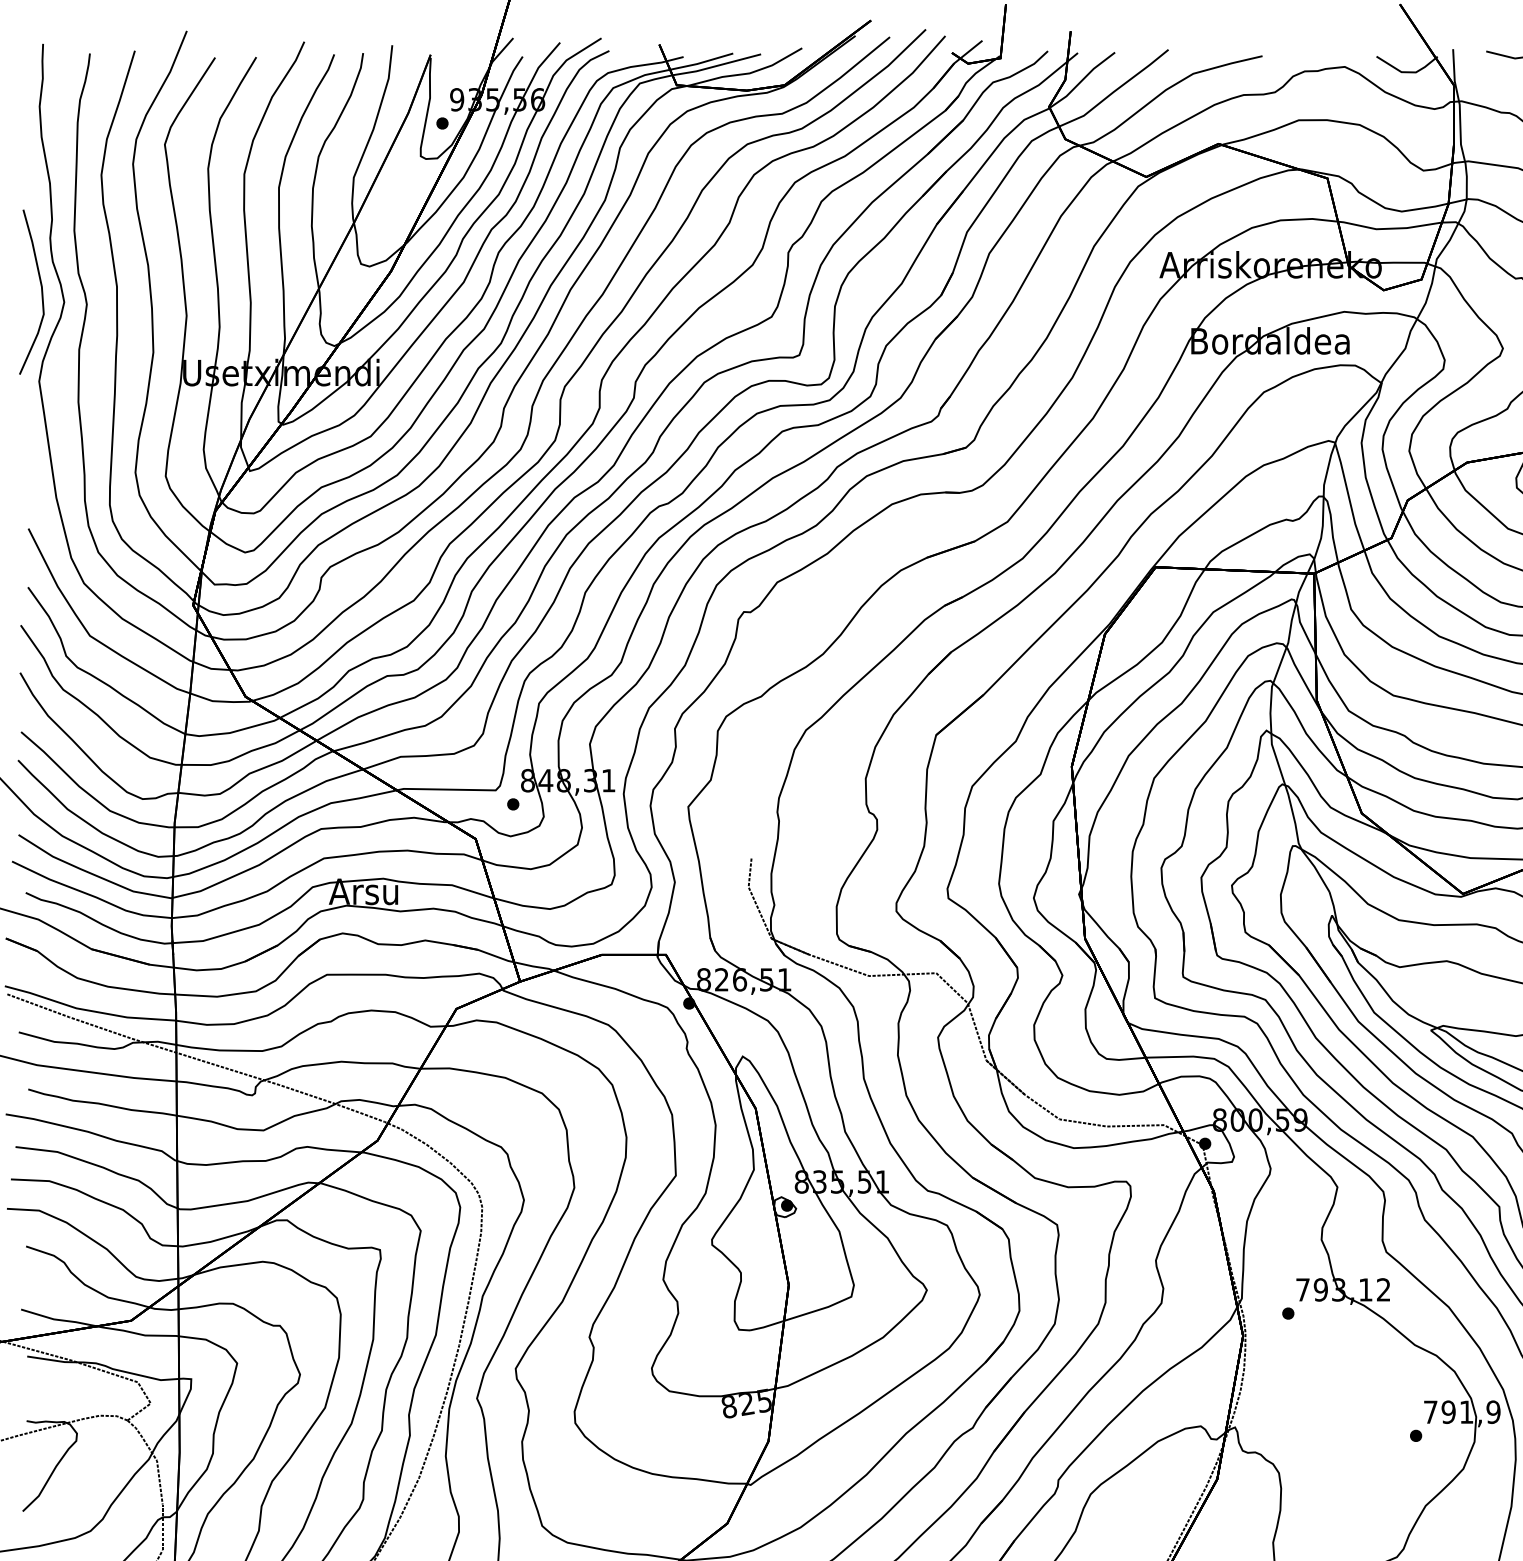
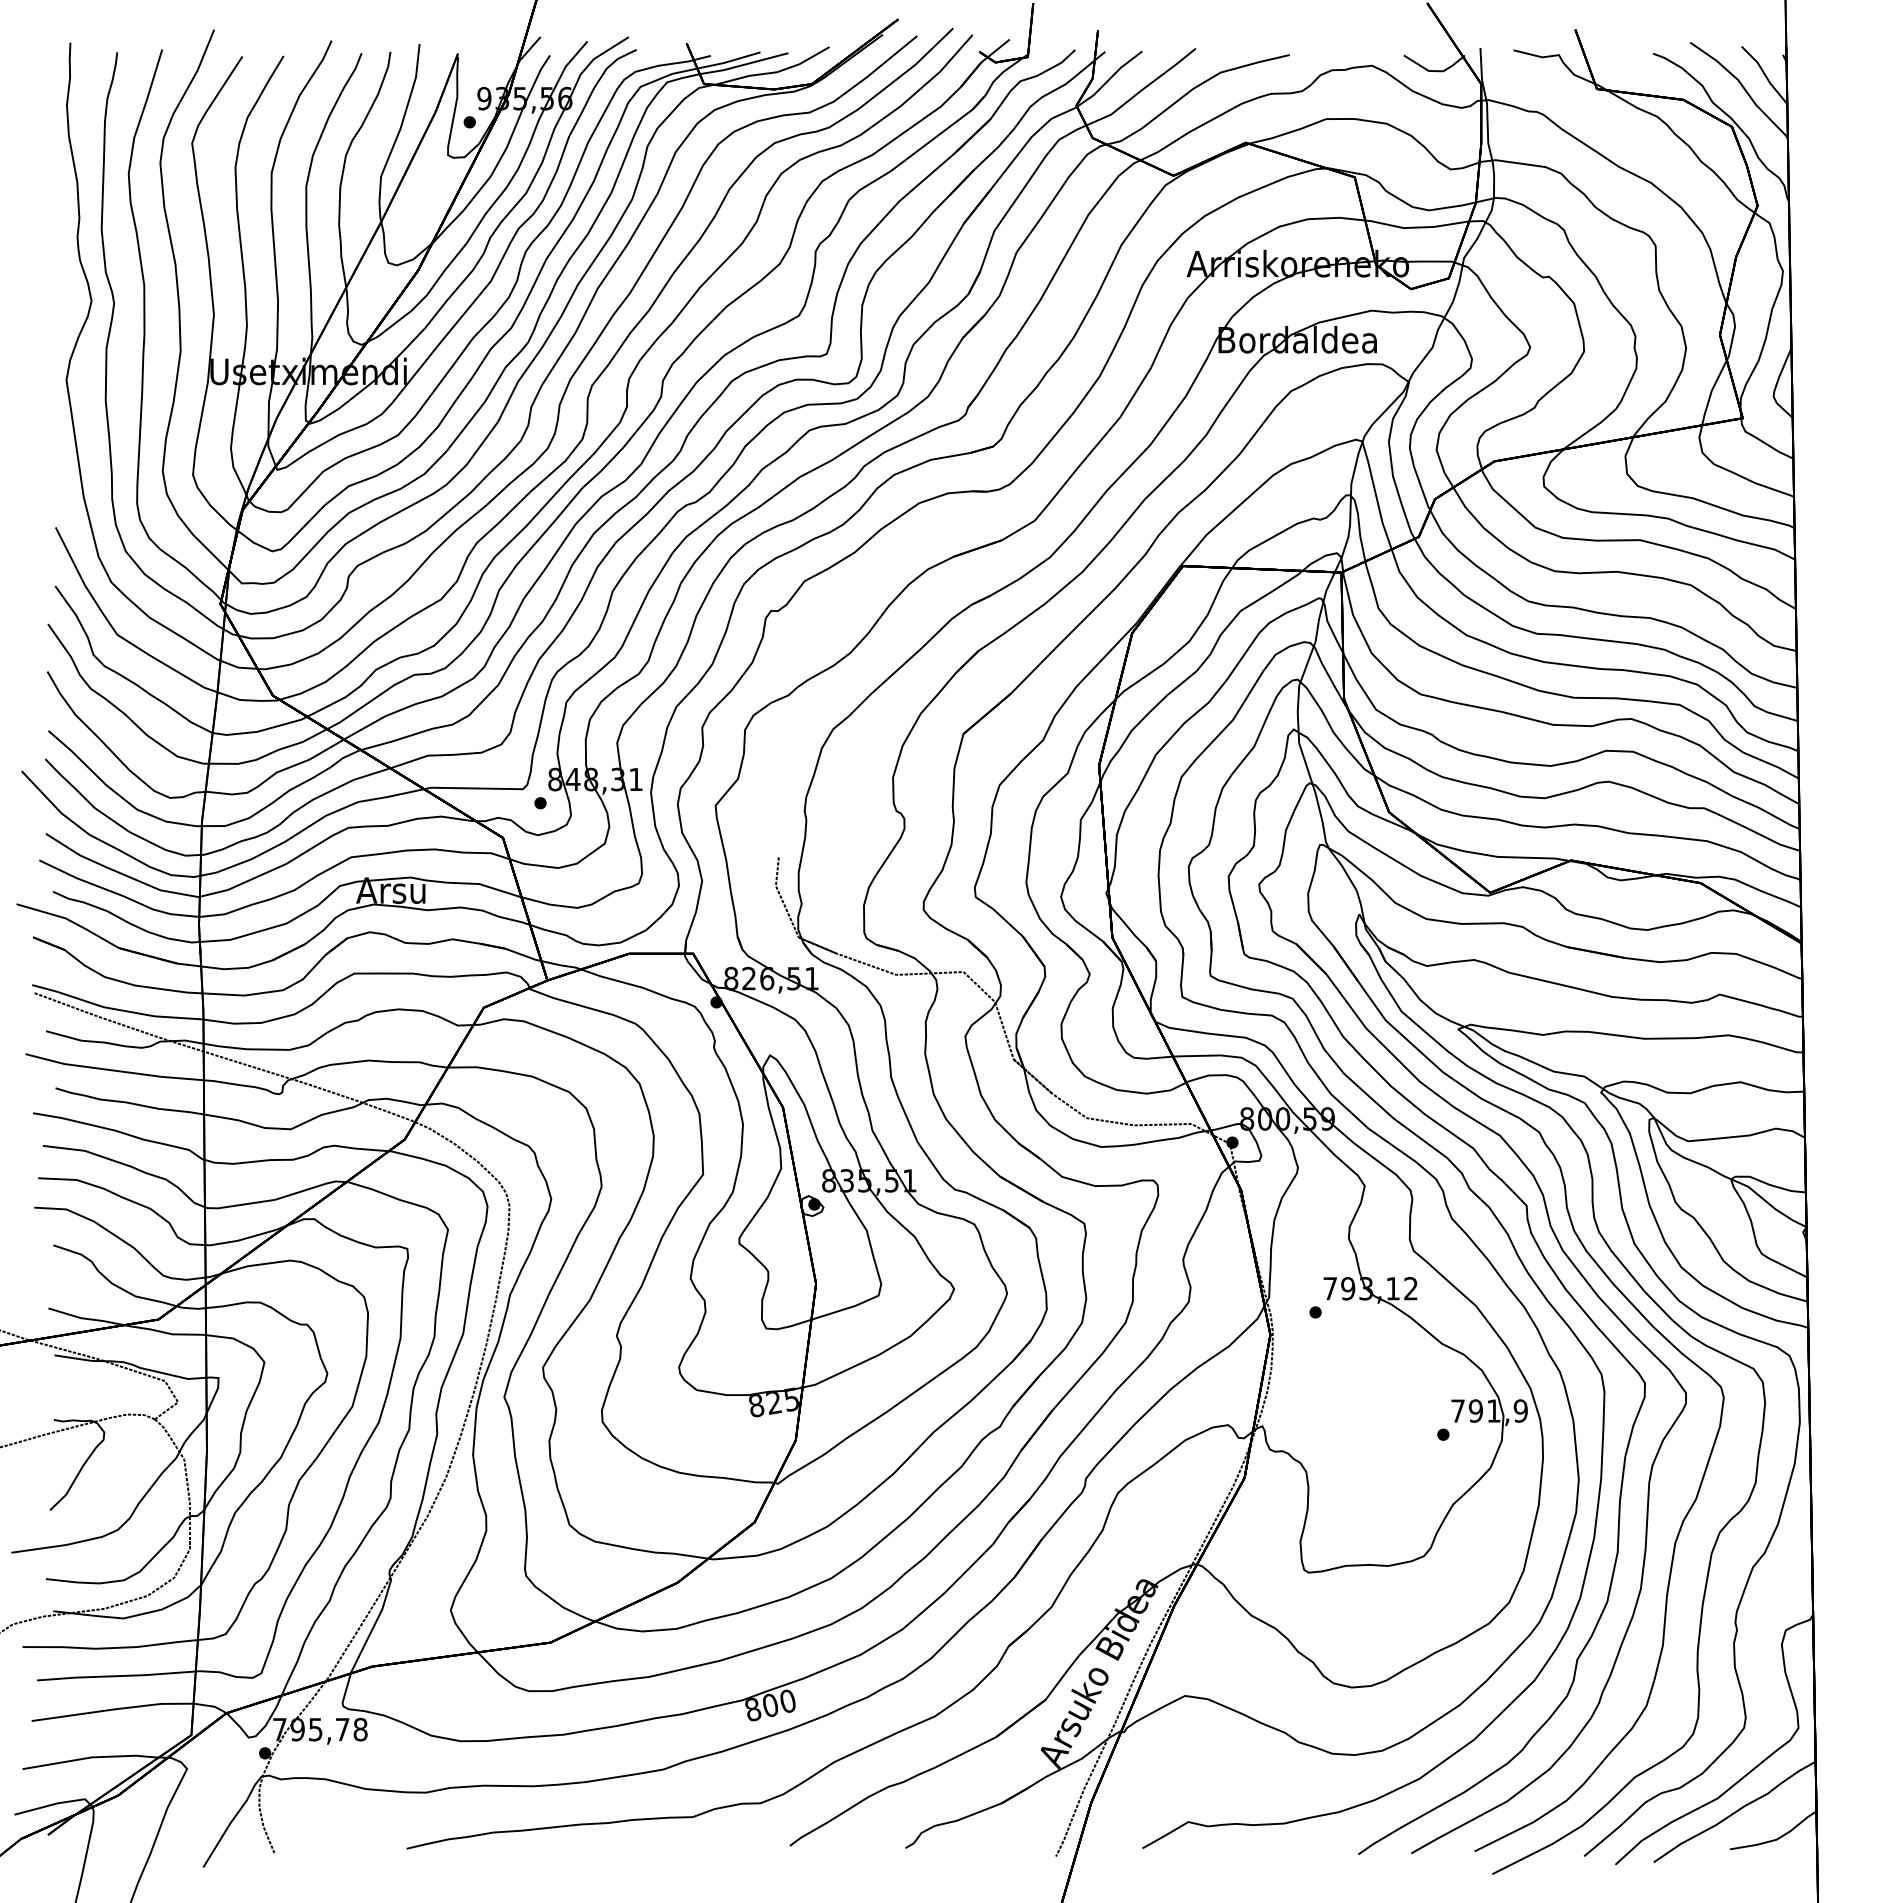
curve: (41, 291) -> (68, 290), removed

